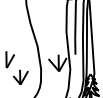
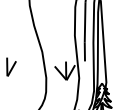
part: (20, 76) -> (23, 86), removed

